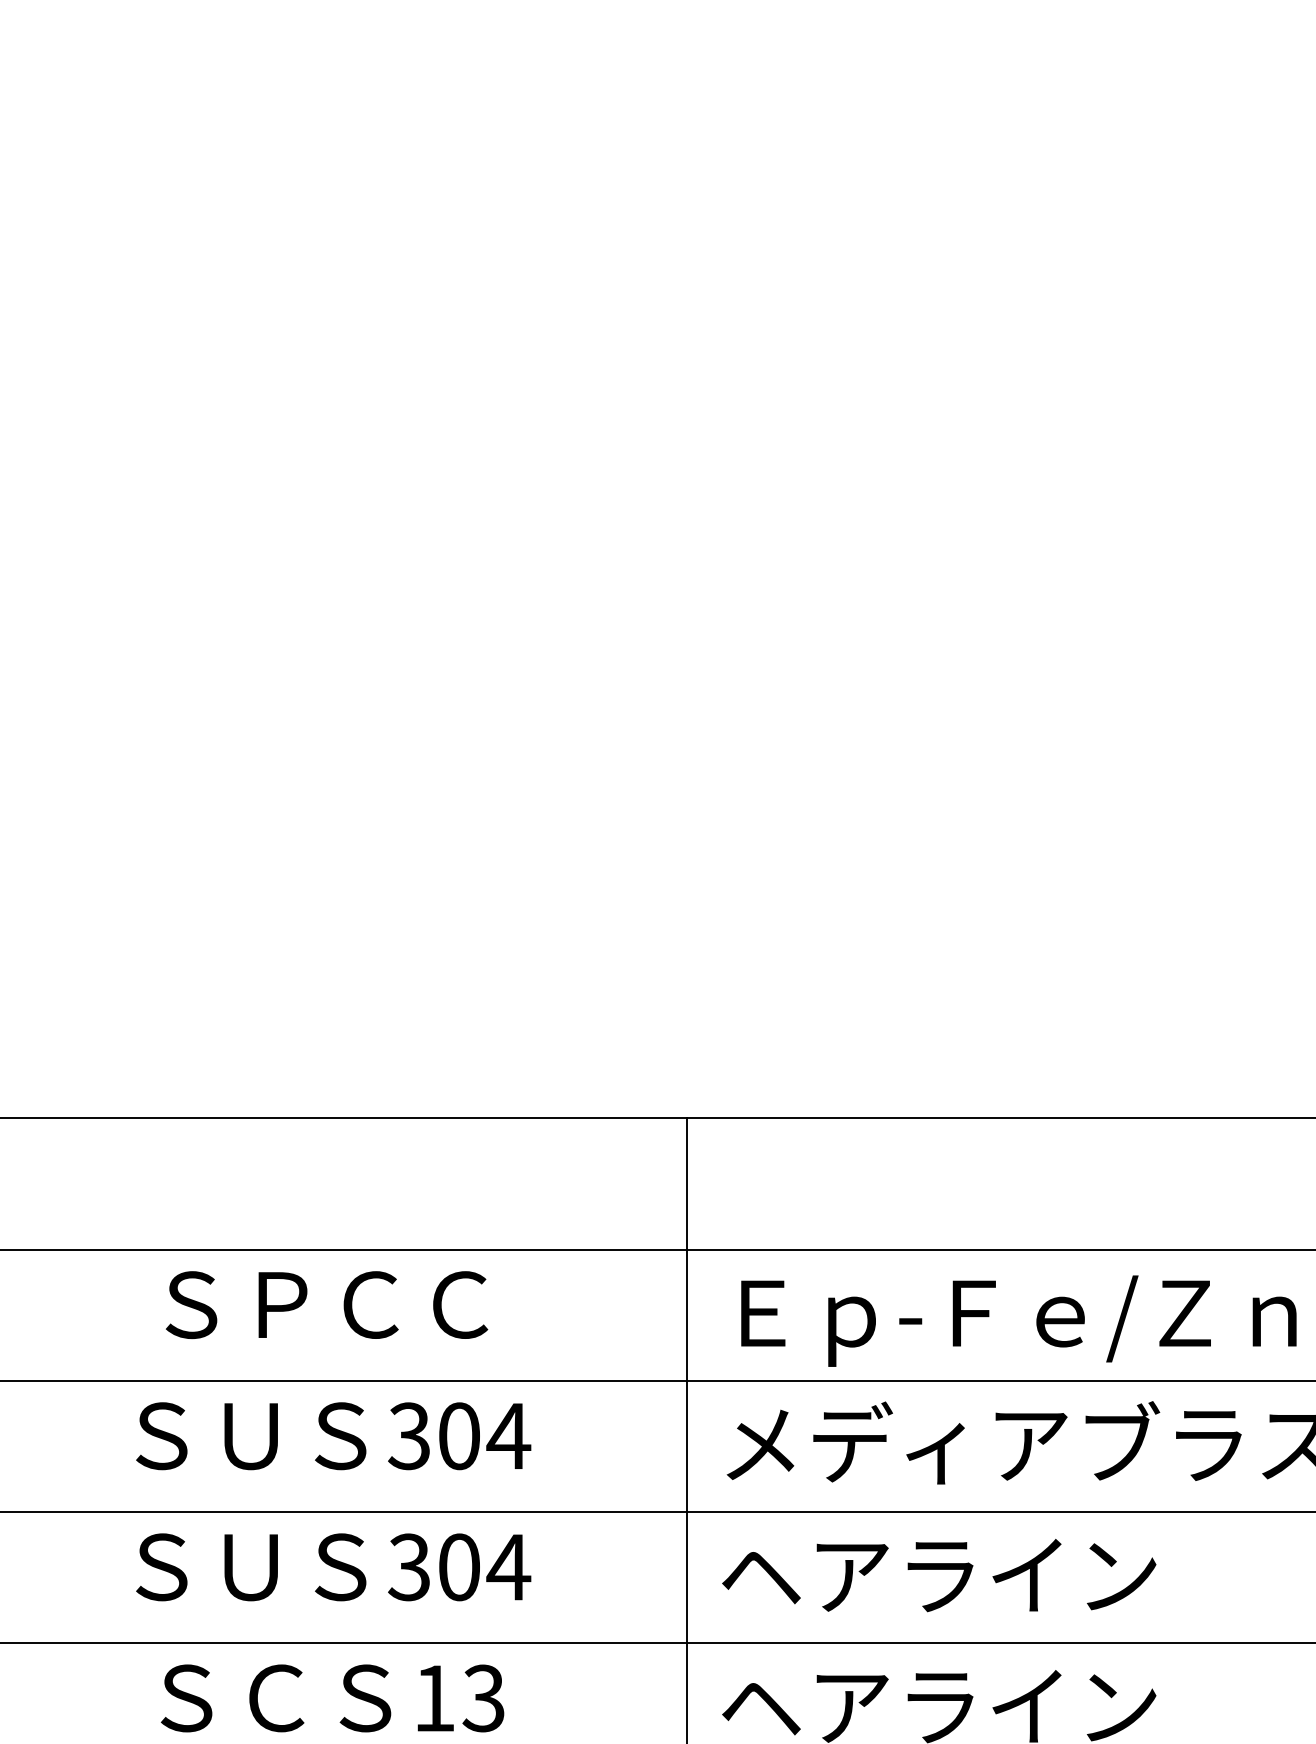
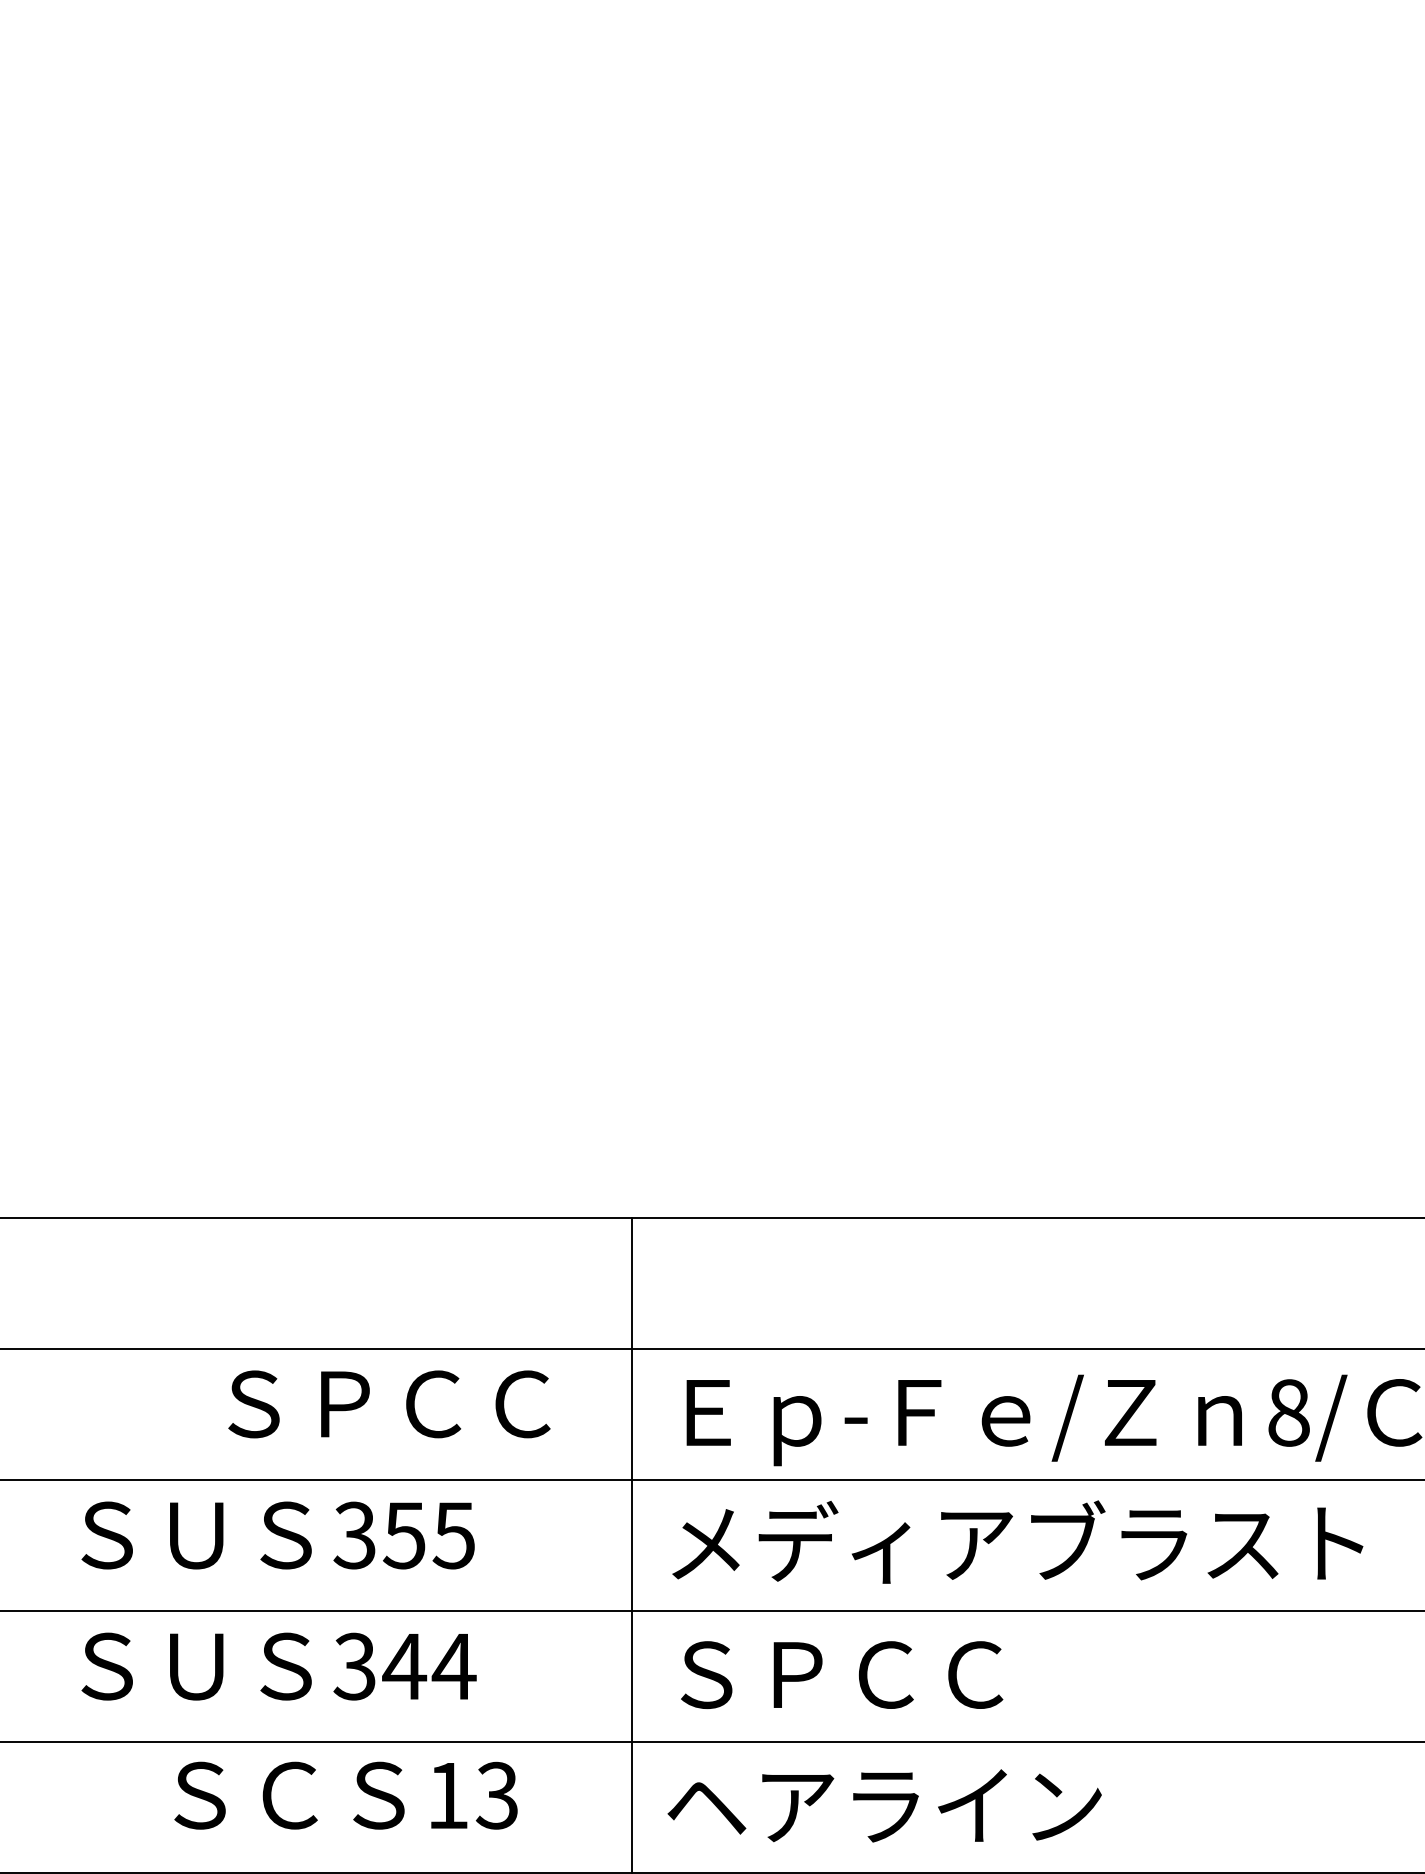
text: (327, 1305) -> (389, 1404), moved
text: (484, 1436) -> (429, 1535), 304 -> 355
text: (459, 1567) -> (404, 1666), 304 -> 344
text: (939, 1575) -> (884, 1674), ヘアライン -> ＳＰＣＣ
text: (332, 1698) -> (345, 1795), moved

